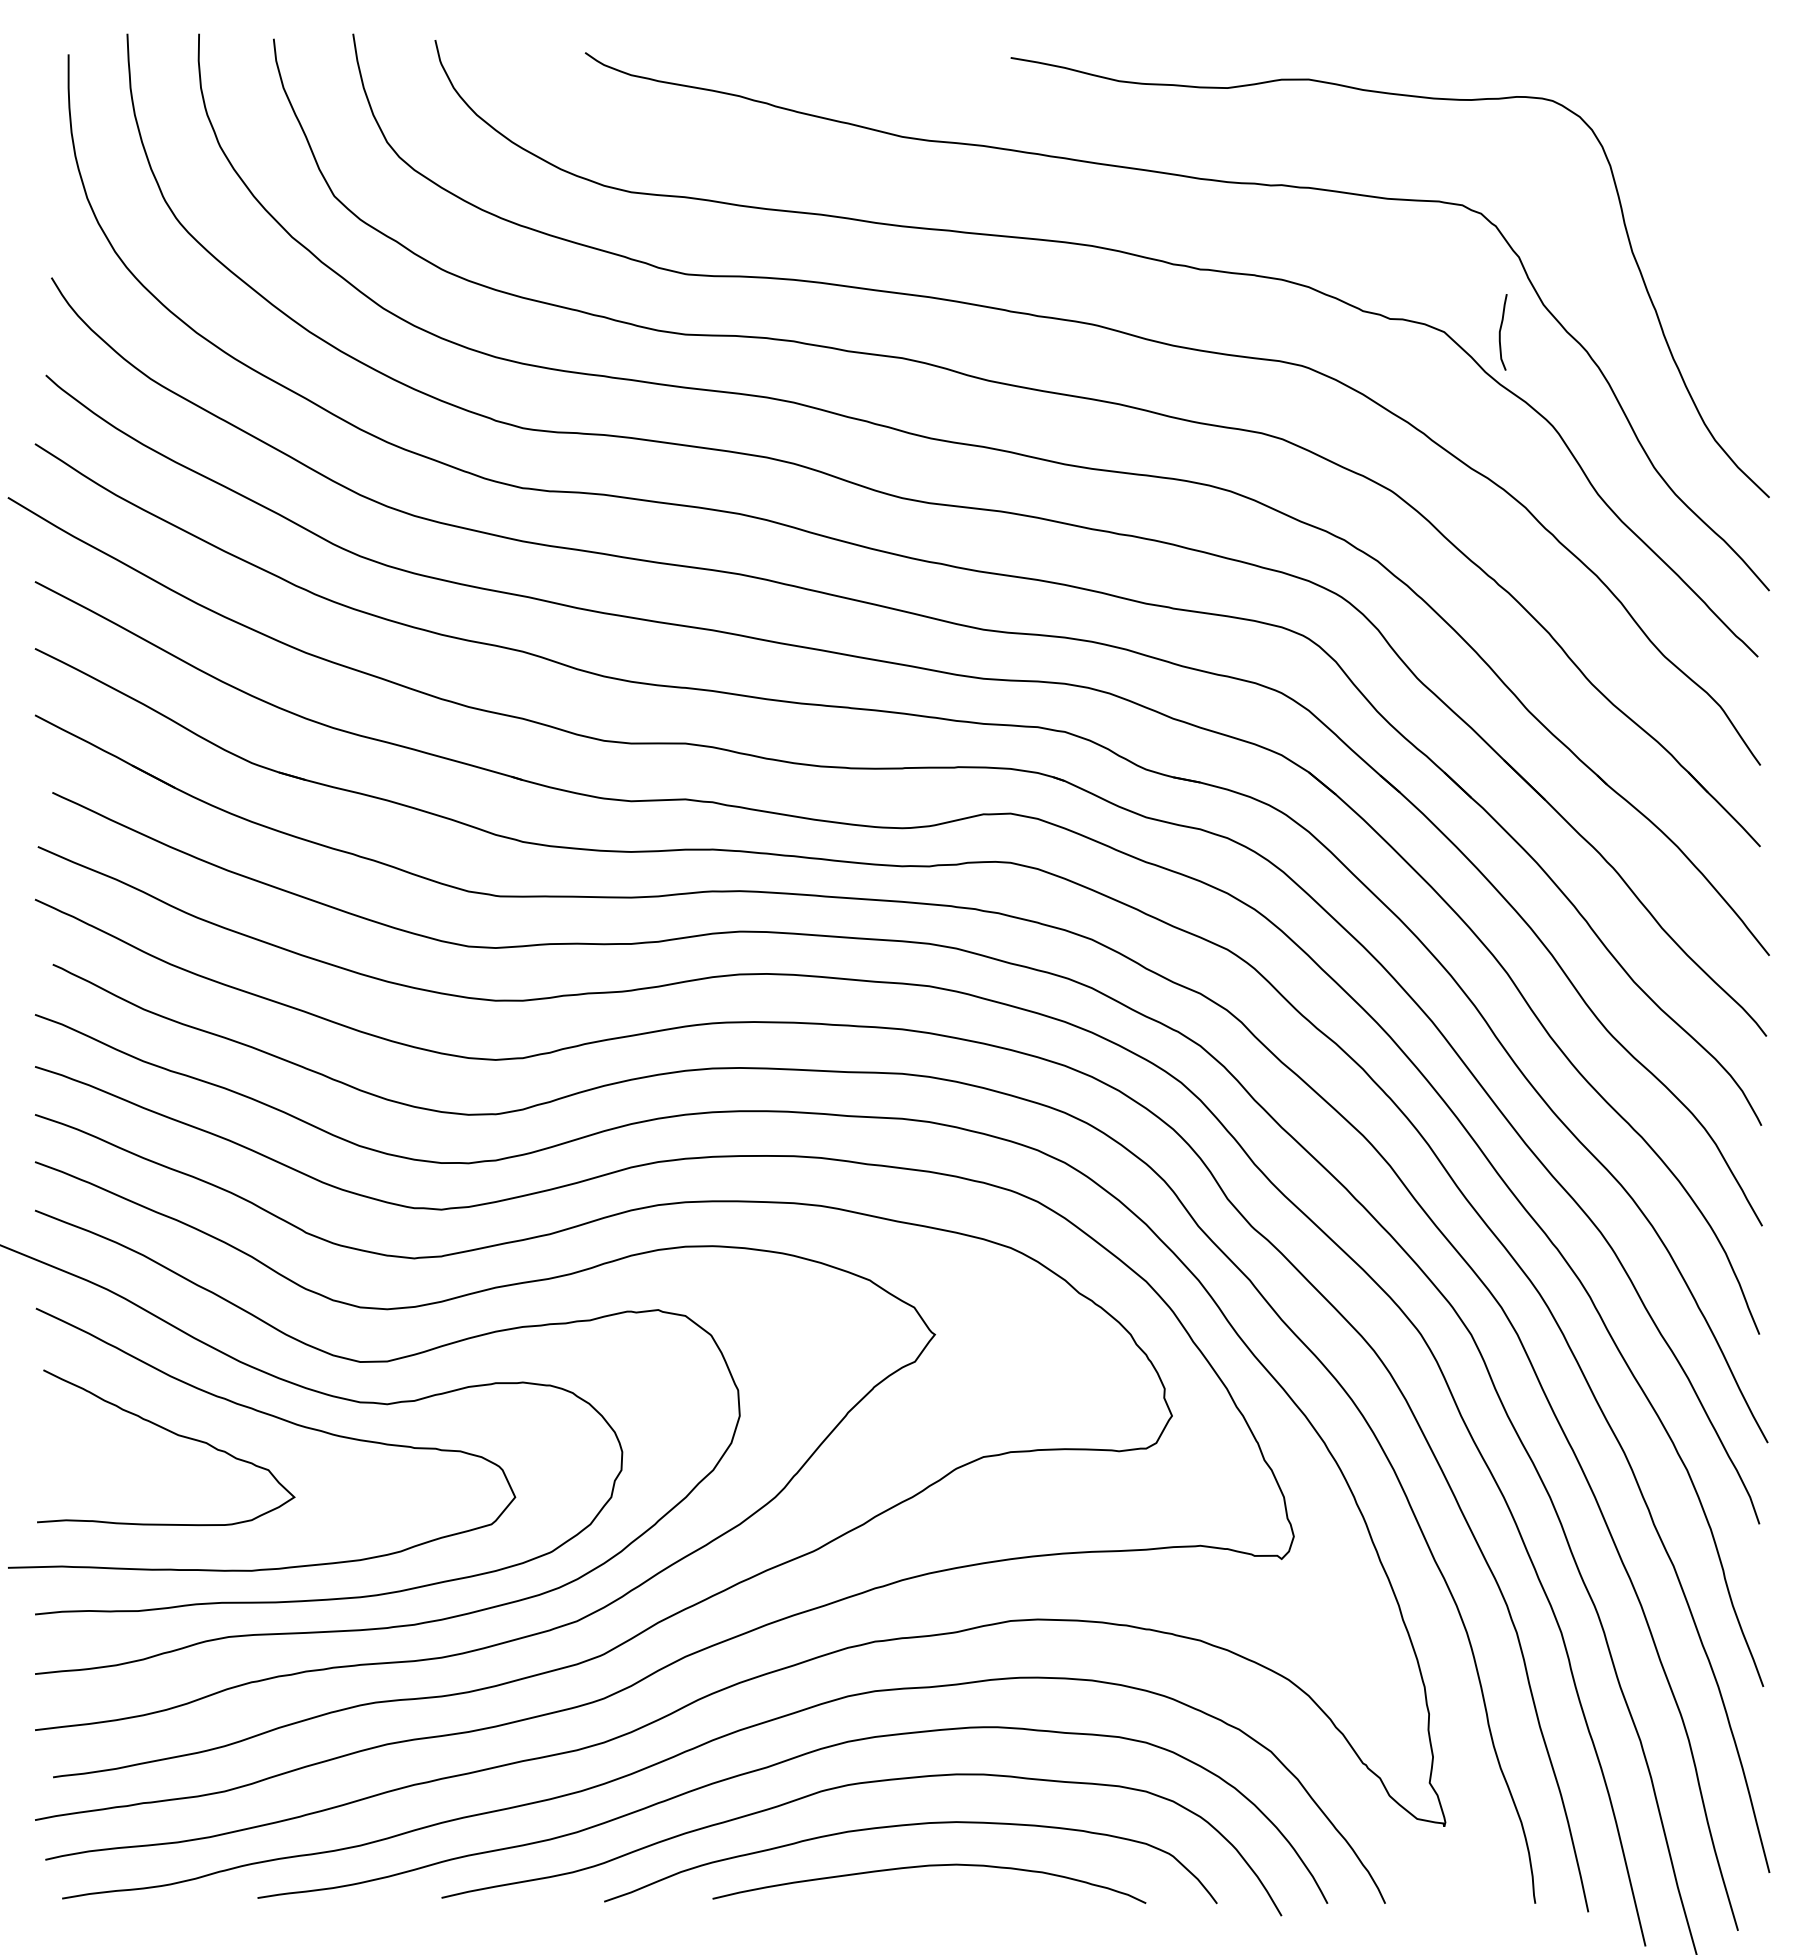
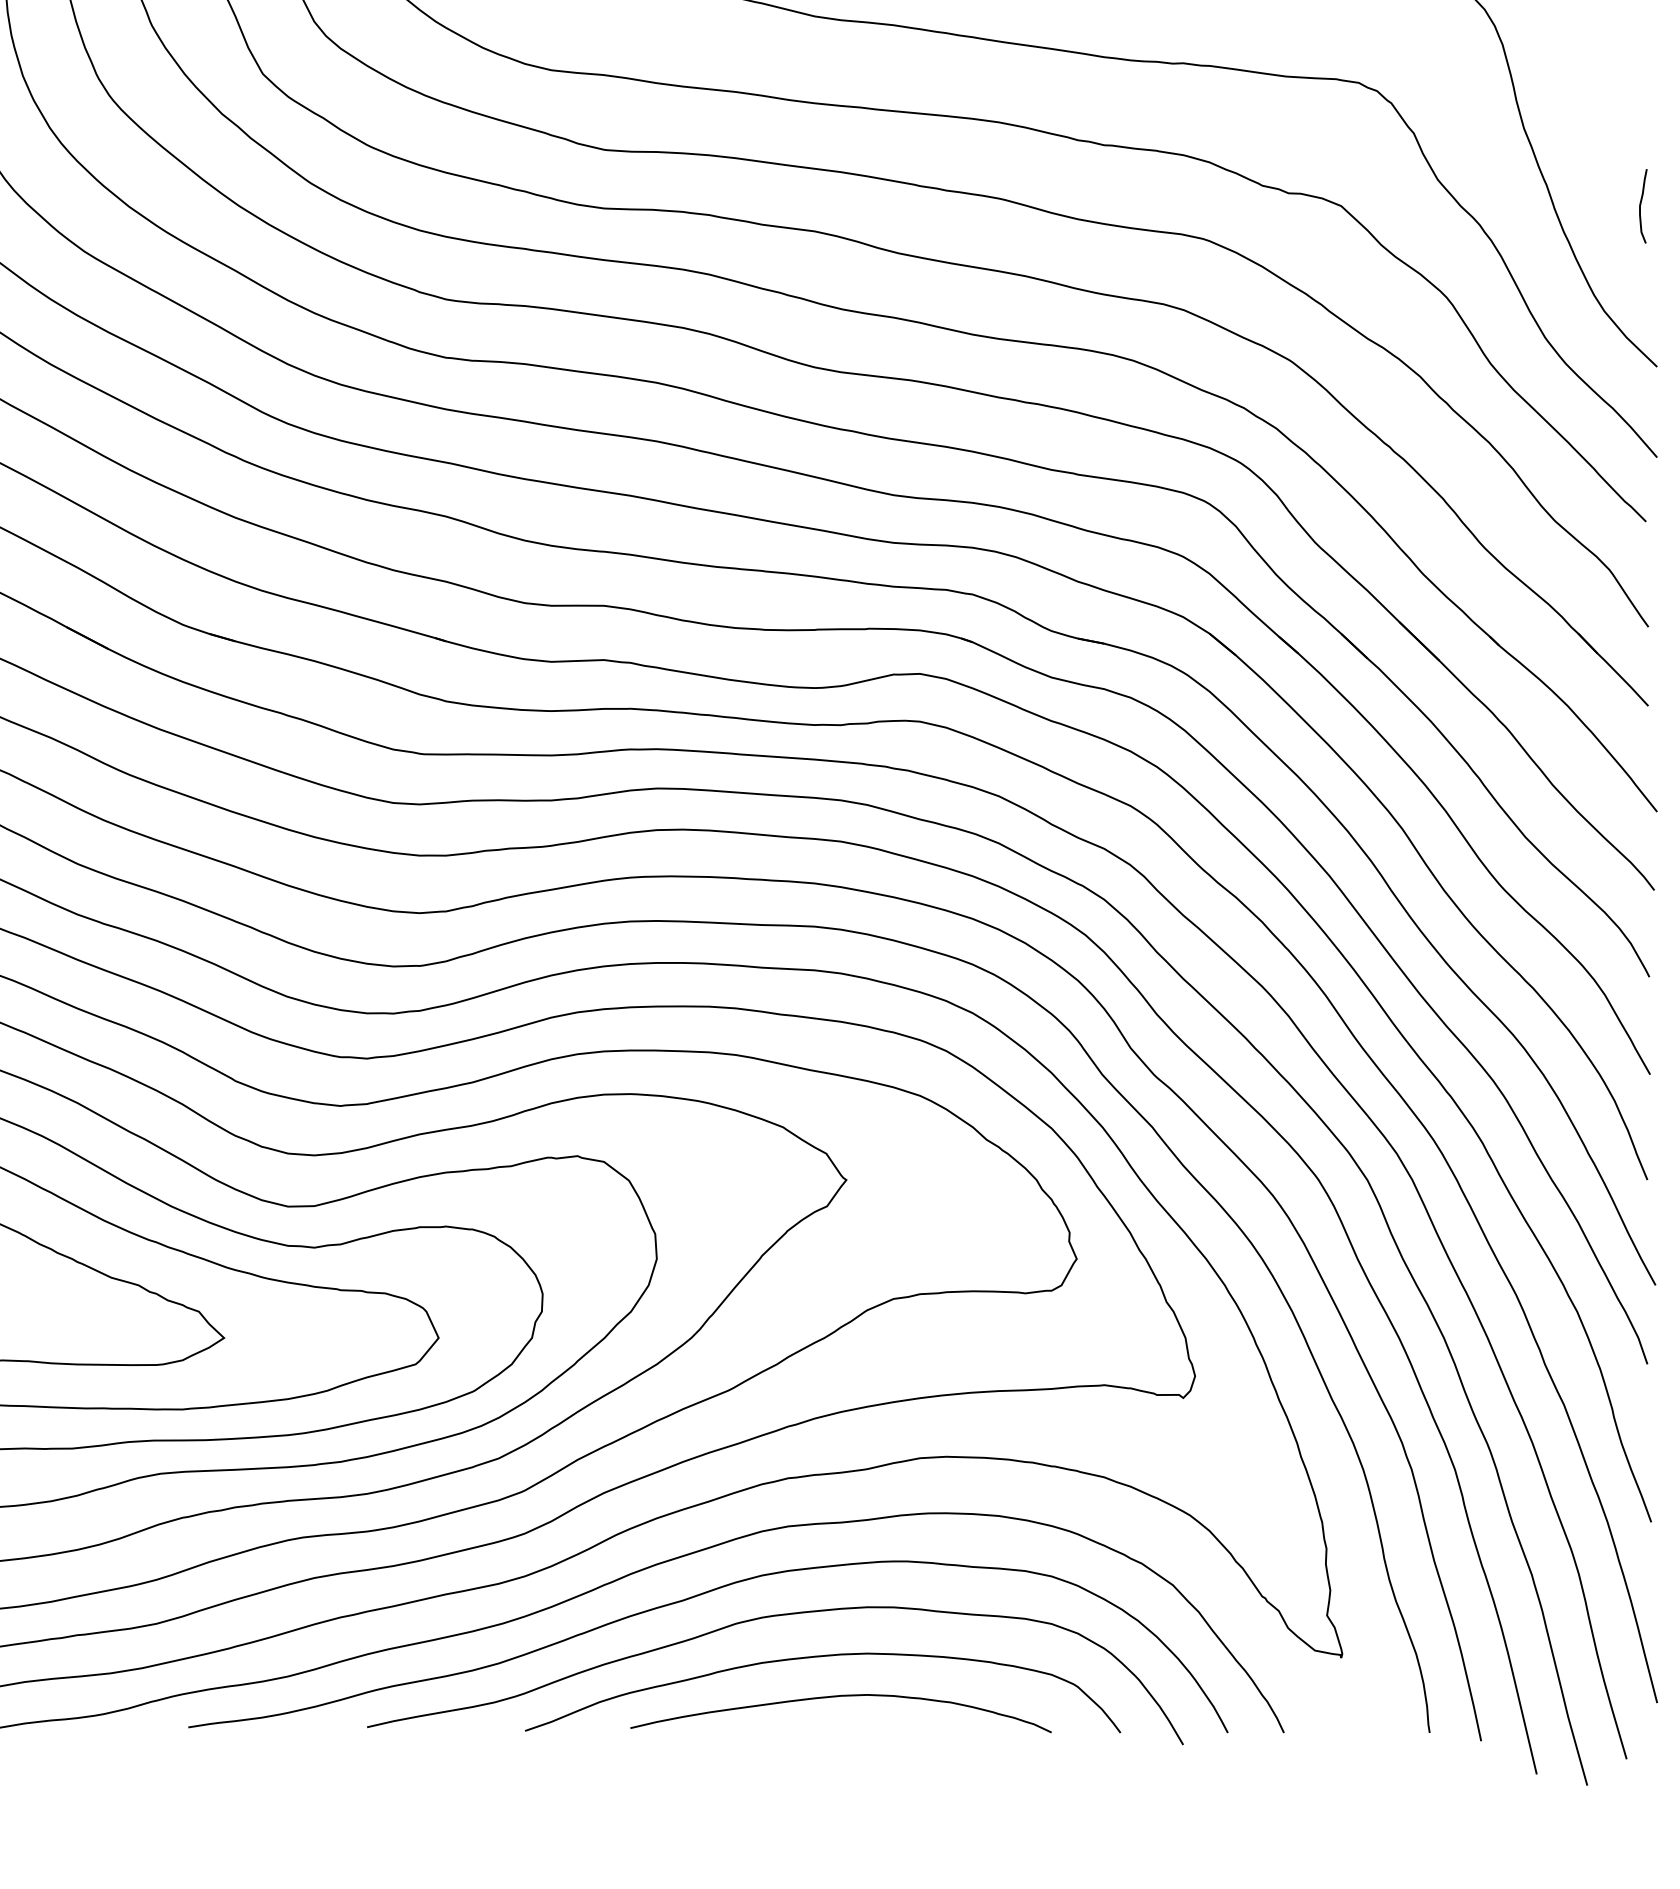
curve: (1500, 332) -> (1640, 206), moved

